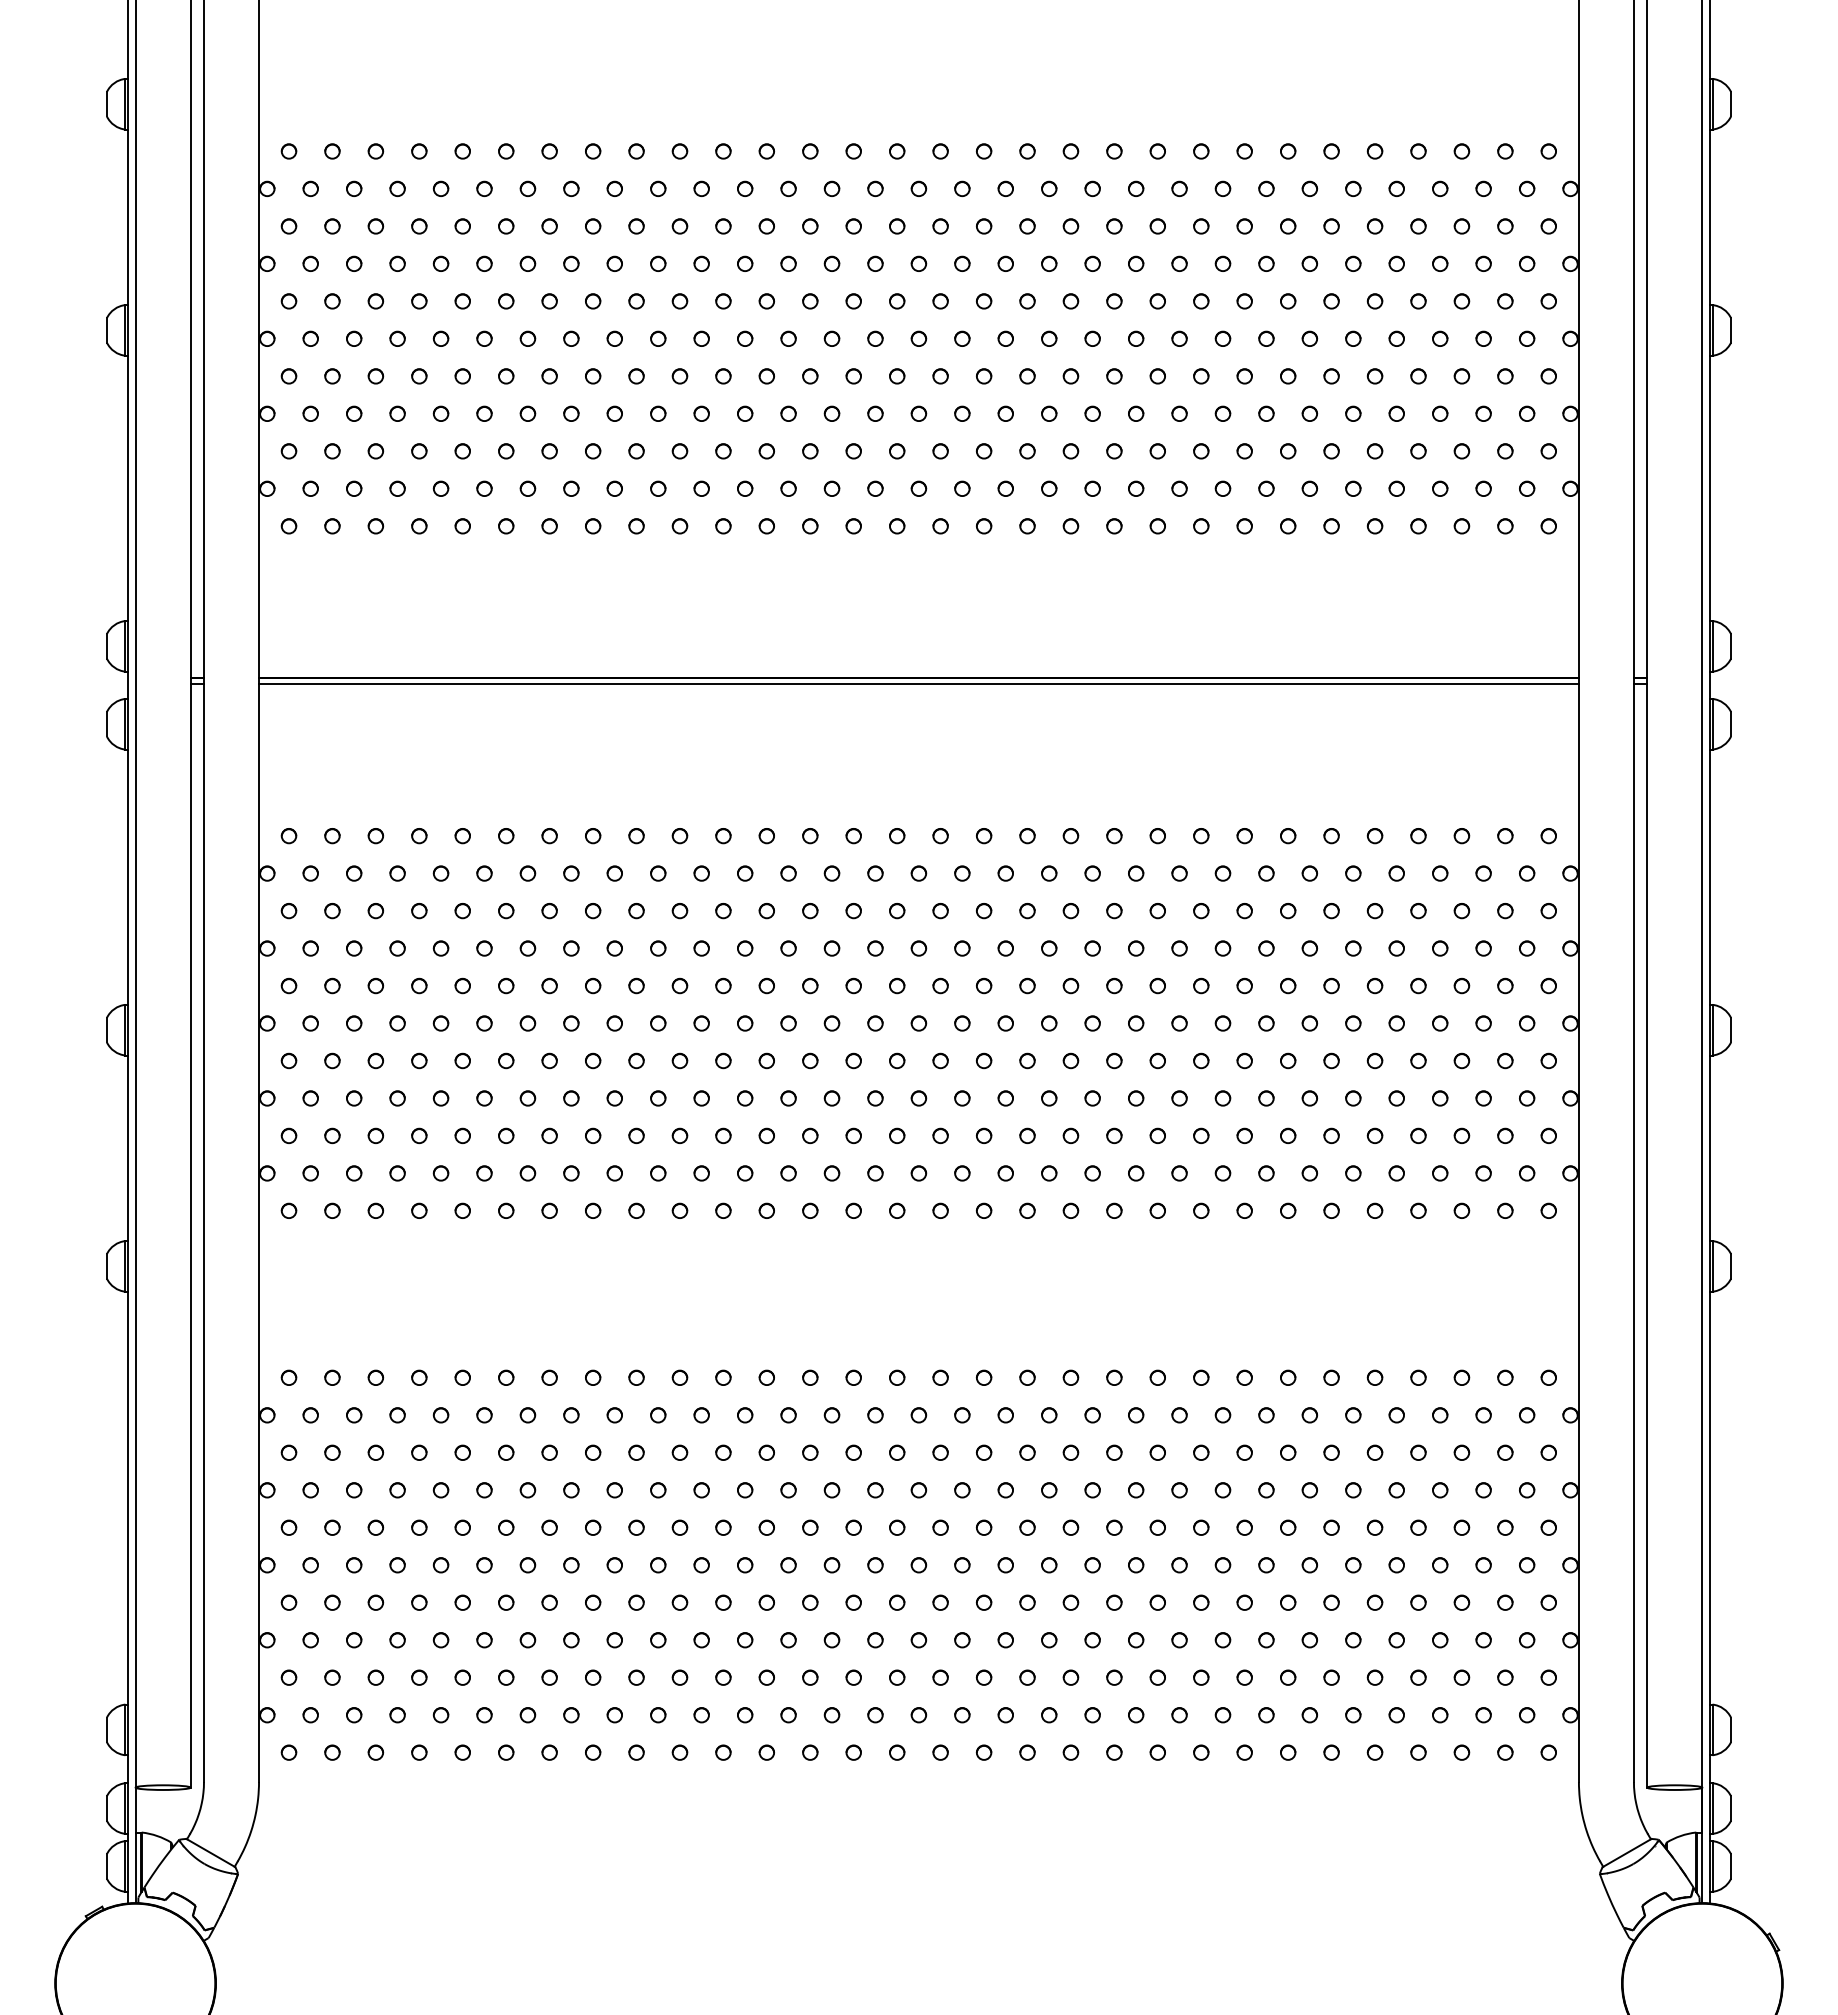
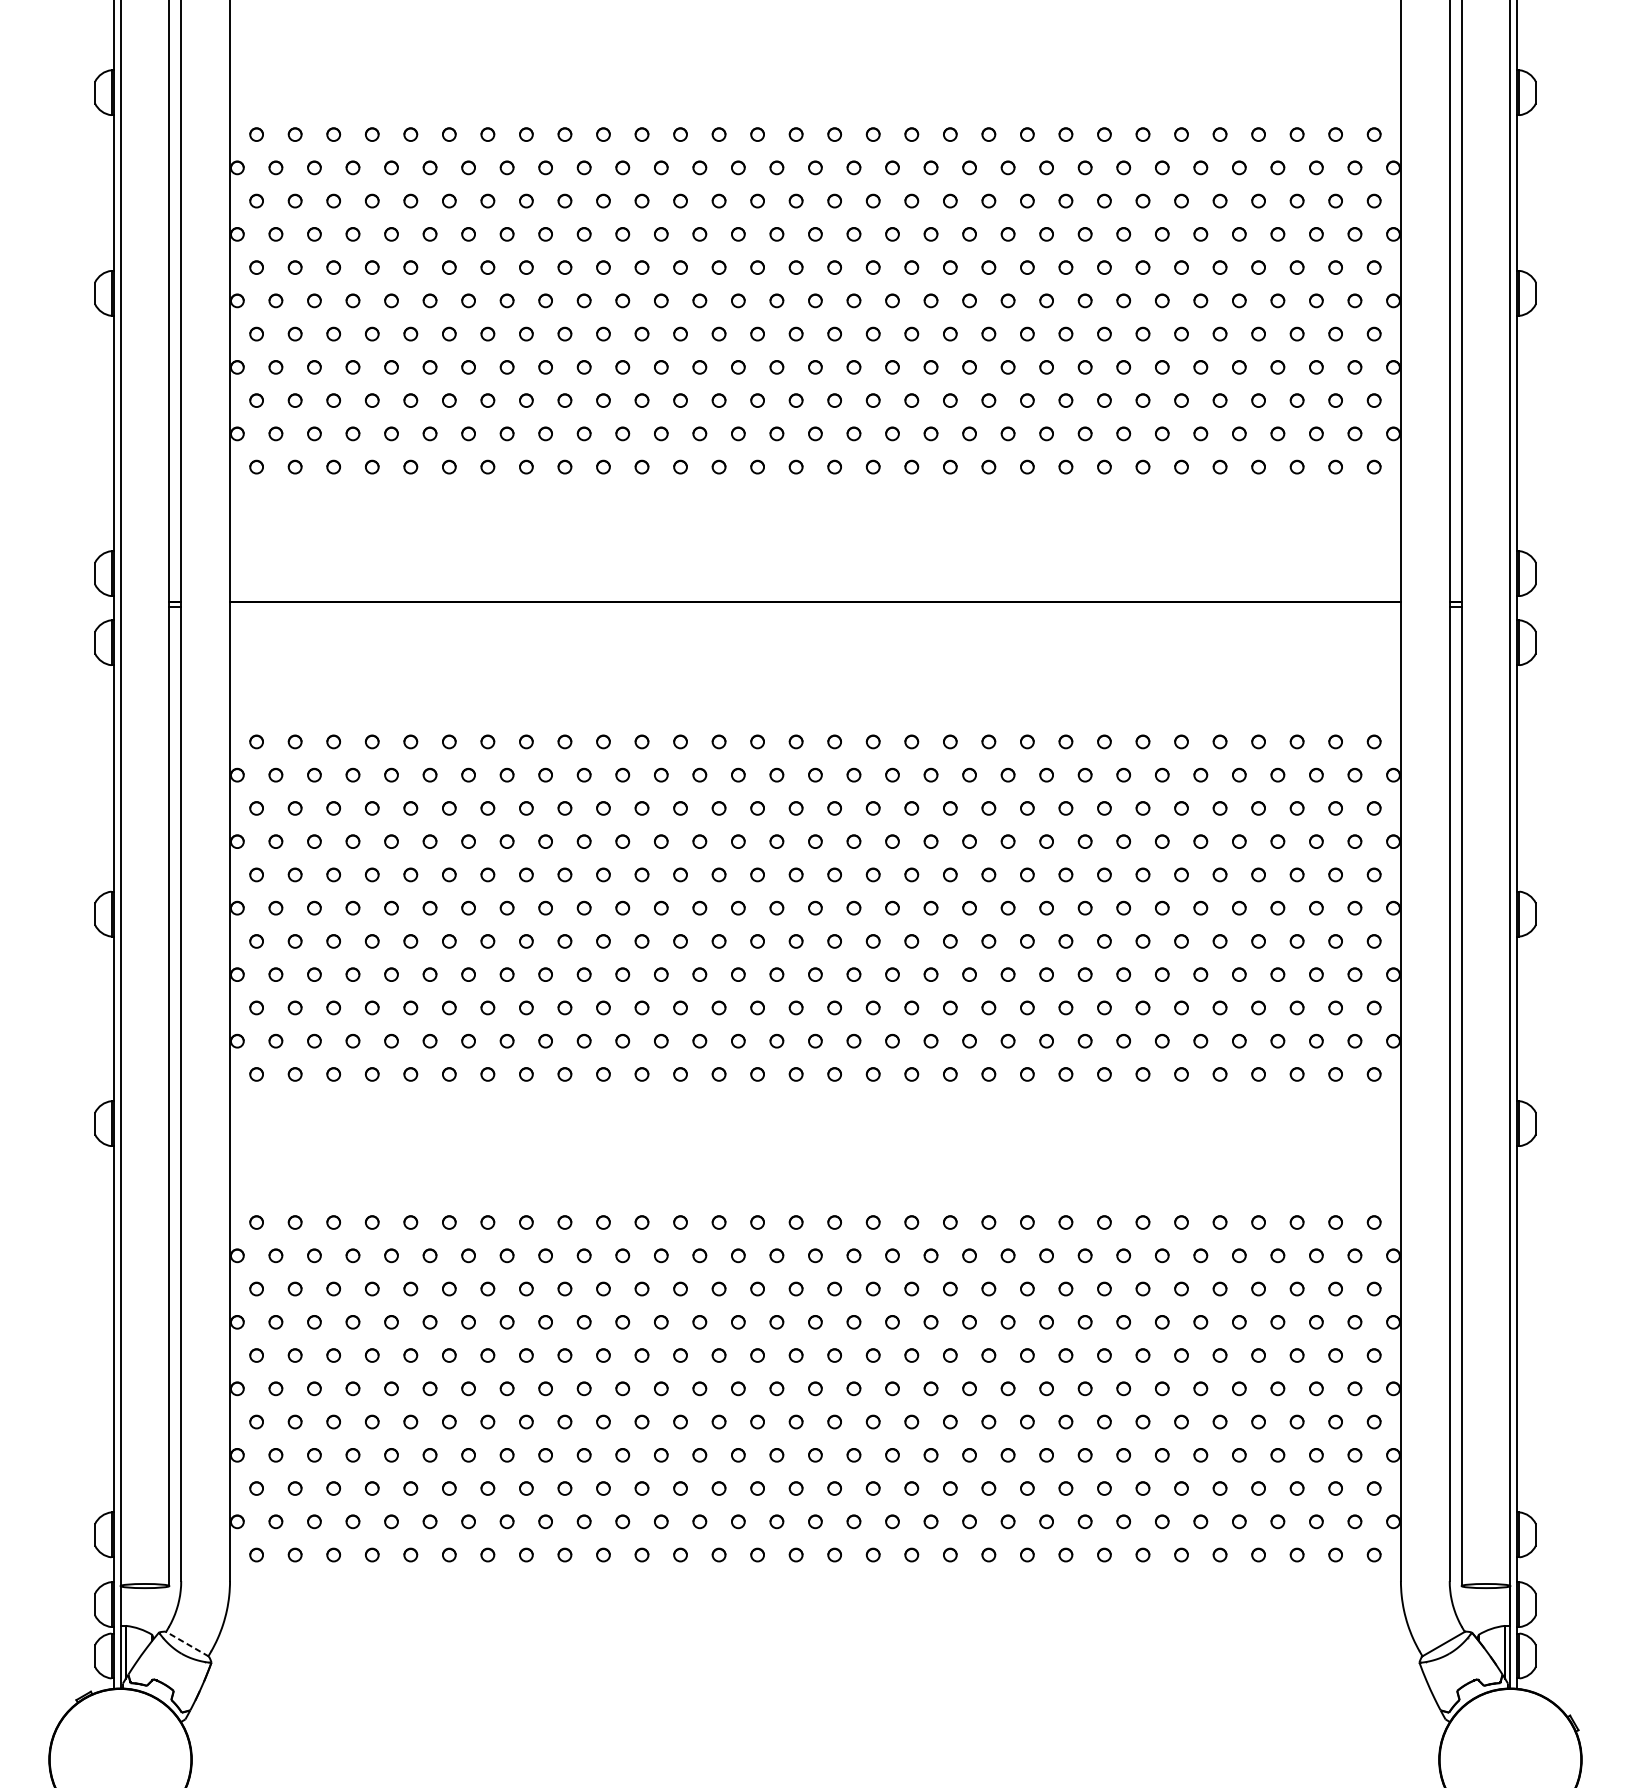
line: (918, 684) -> (815, 607), removed
line: (210, 1852) -> (186, 1643), solid -> dashed

